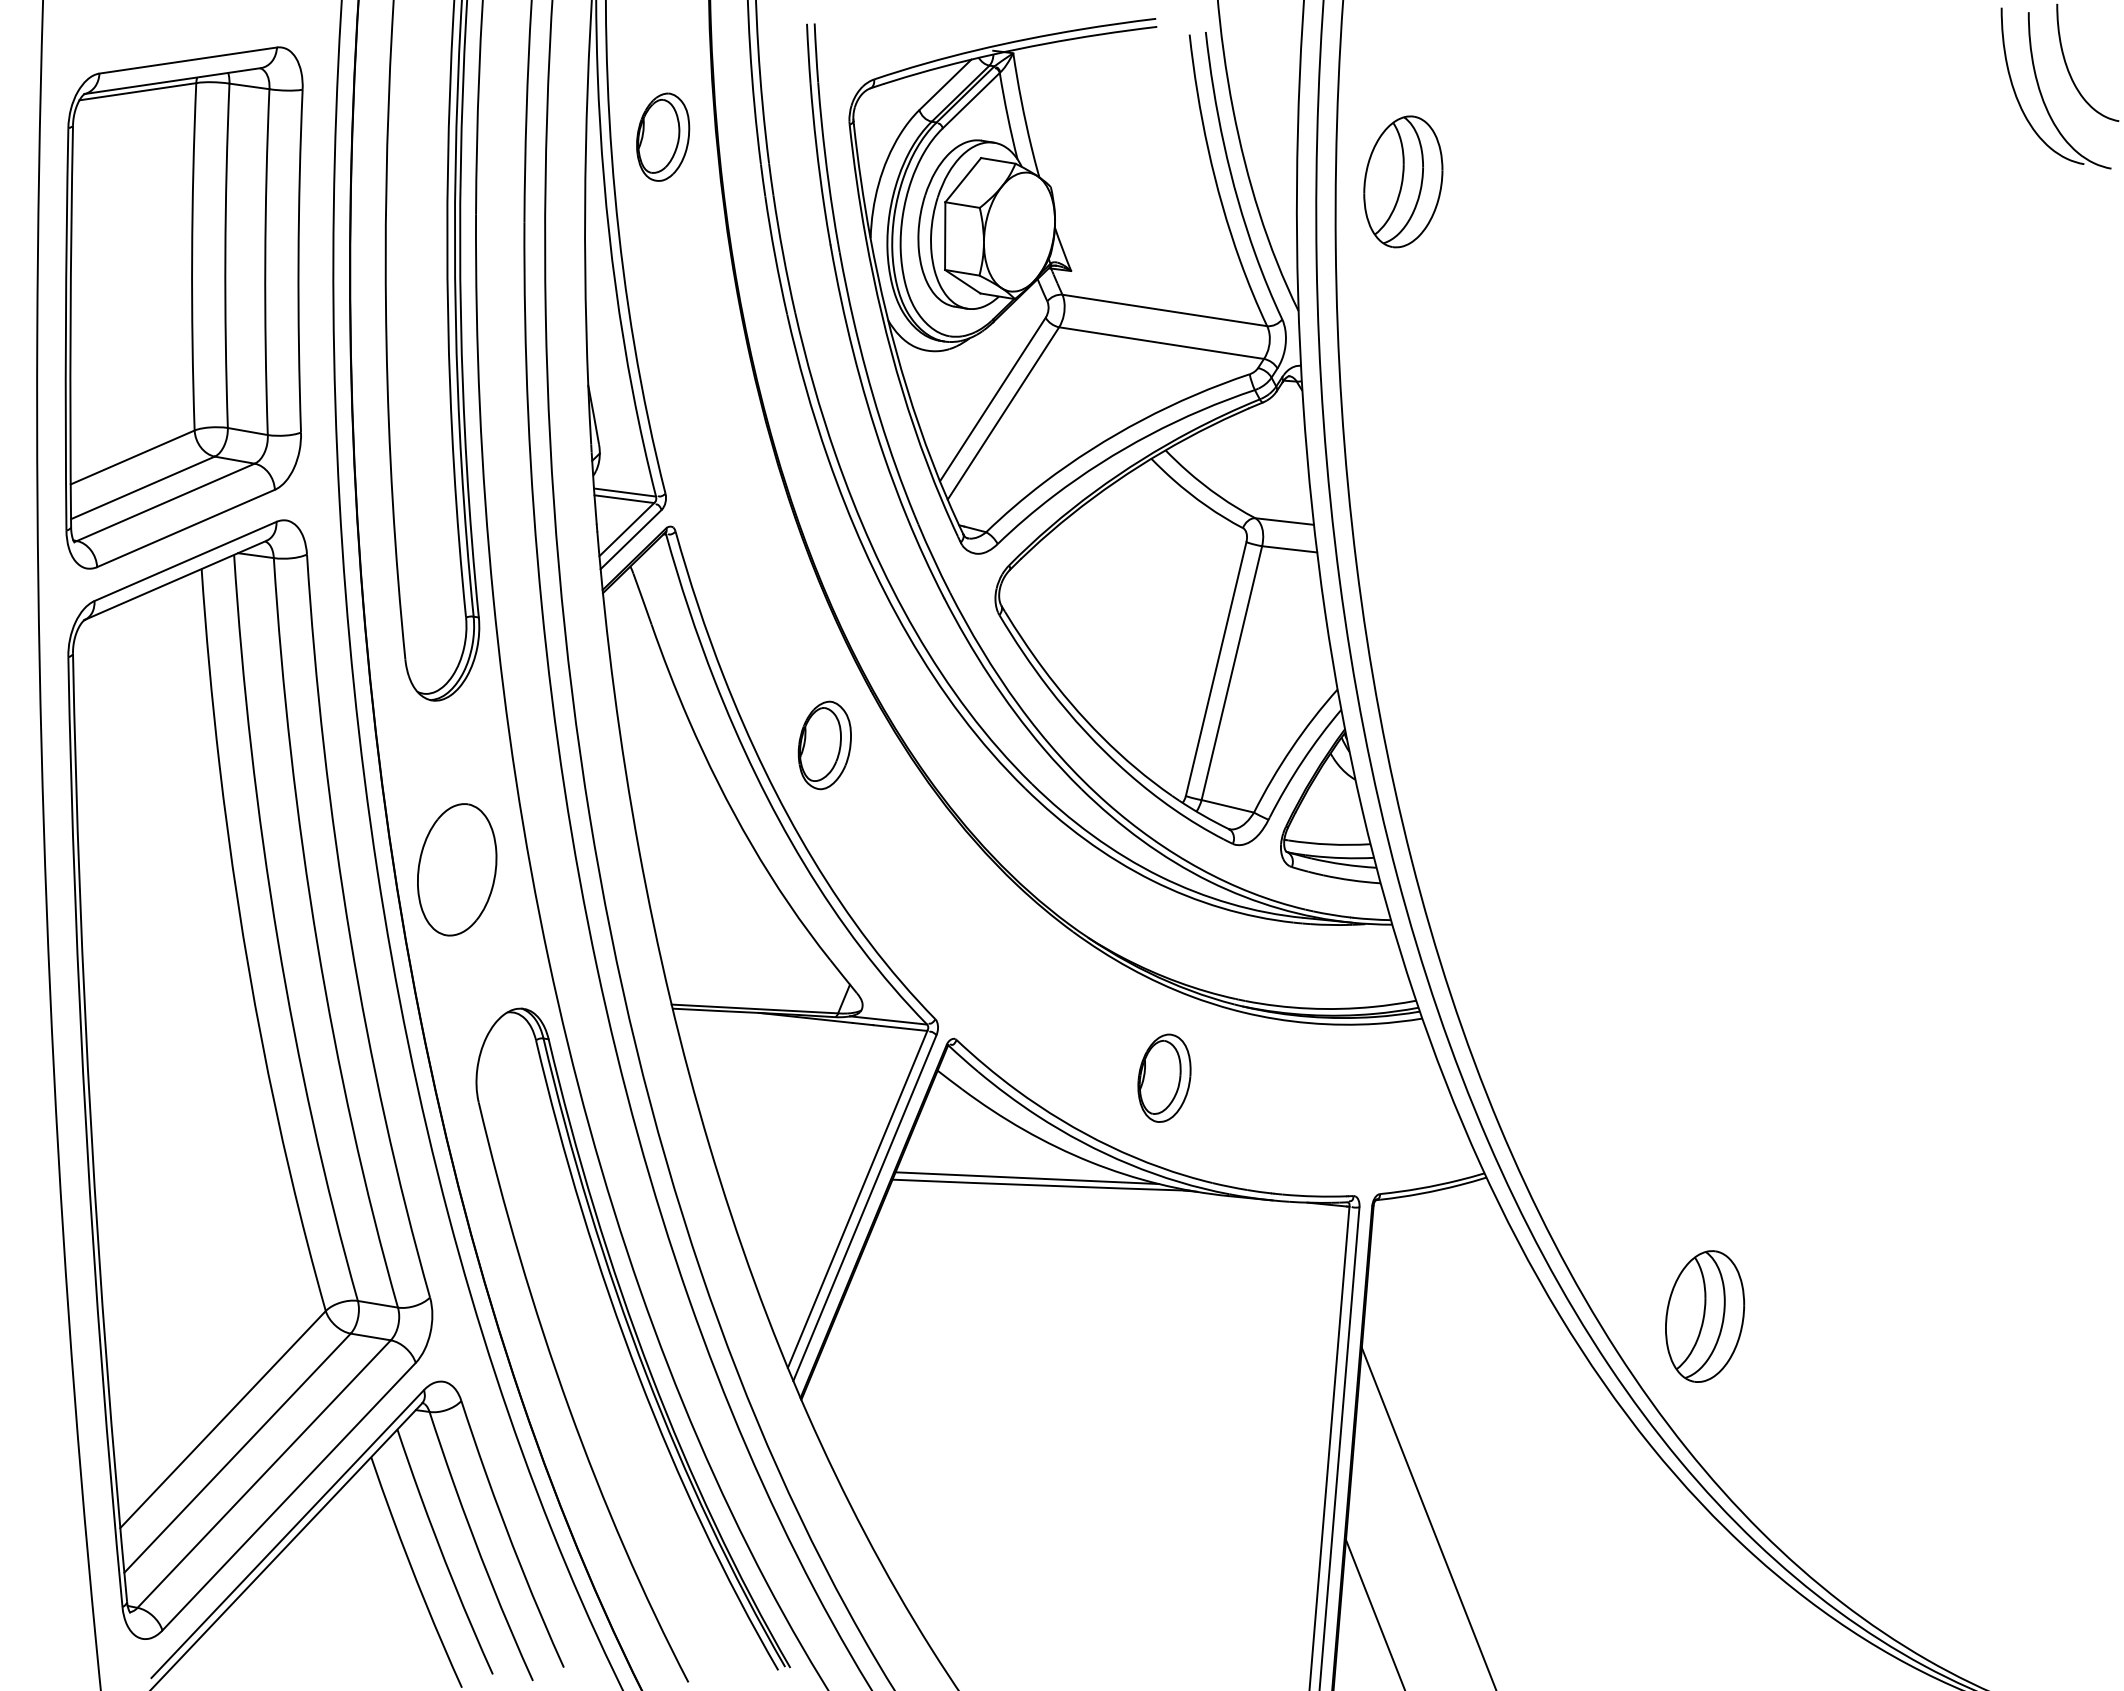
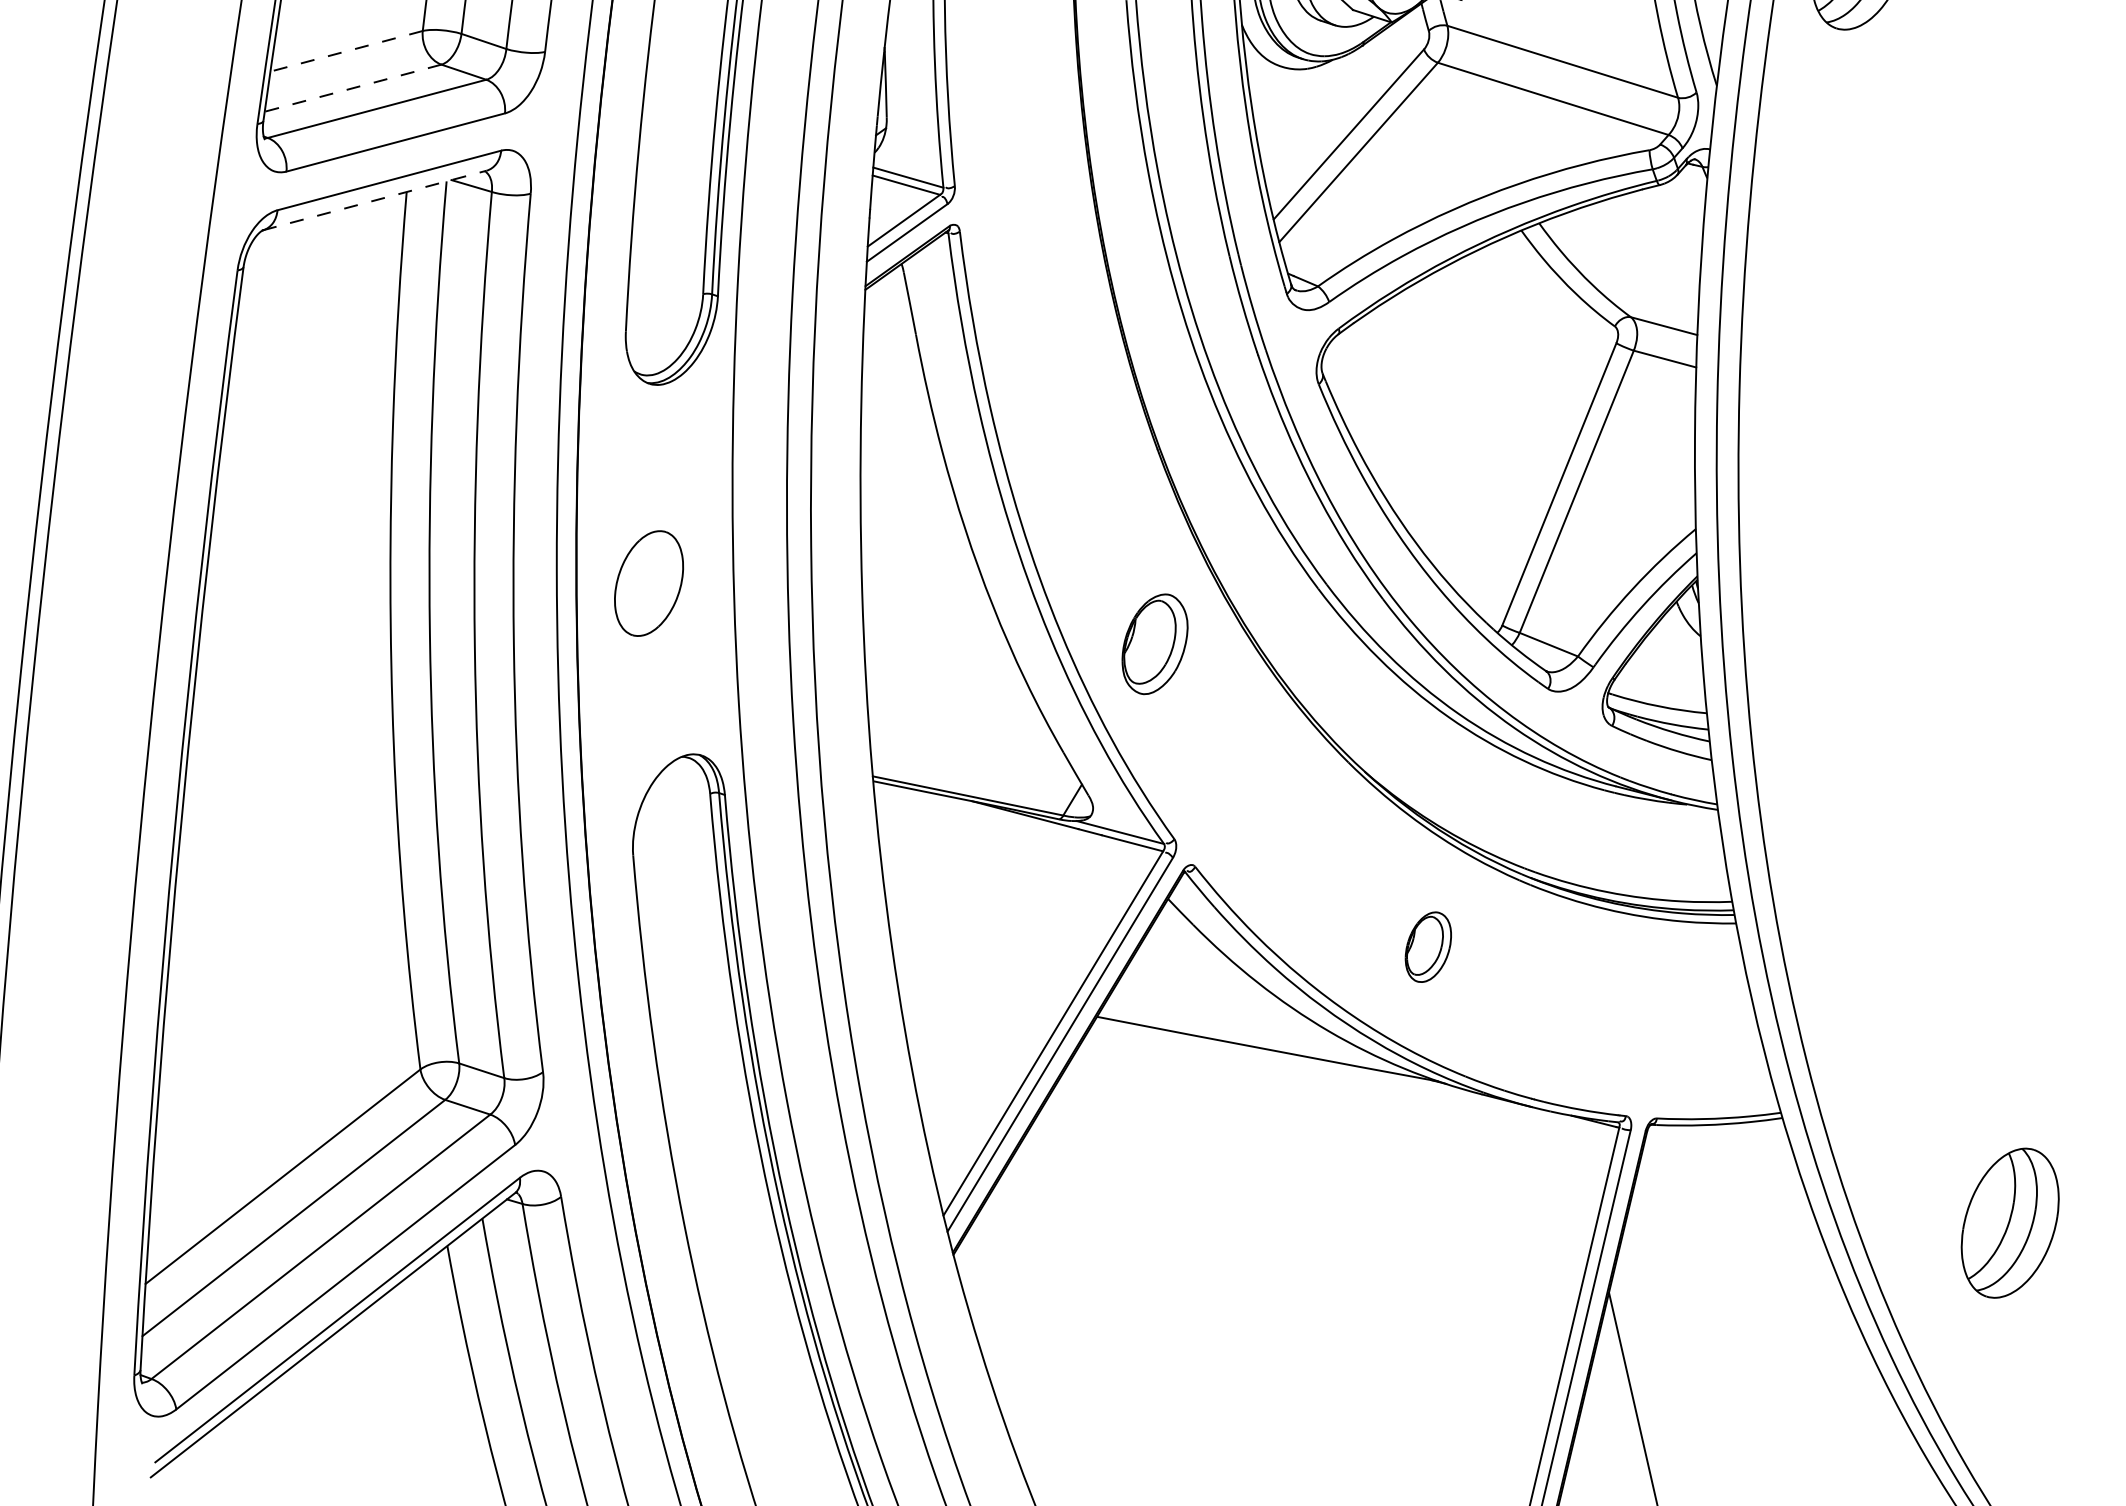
line: (132, 457) -> (346, 51), solid -> dashed
line: (142, 488) -> (352, 88), solid -> dashed
line: (176, 580) -> (375, 200), solid -> dashed
part: (824, 745) -> (1154, 644), moved
part: (457, 869) -> (649, 583), size x0.7
part: (1164, 1077) -> (1428, 946), size x0.7
line: (1027, 1178) -> (1252, 1039), removed
part: (1705, 1316) -> (2010, 1223), moved

